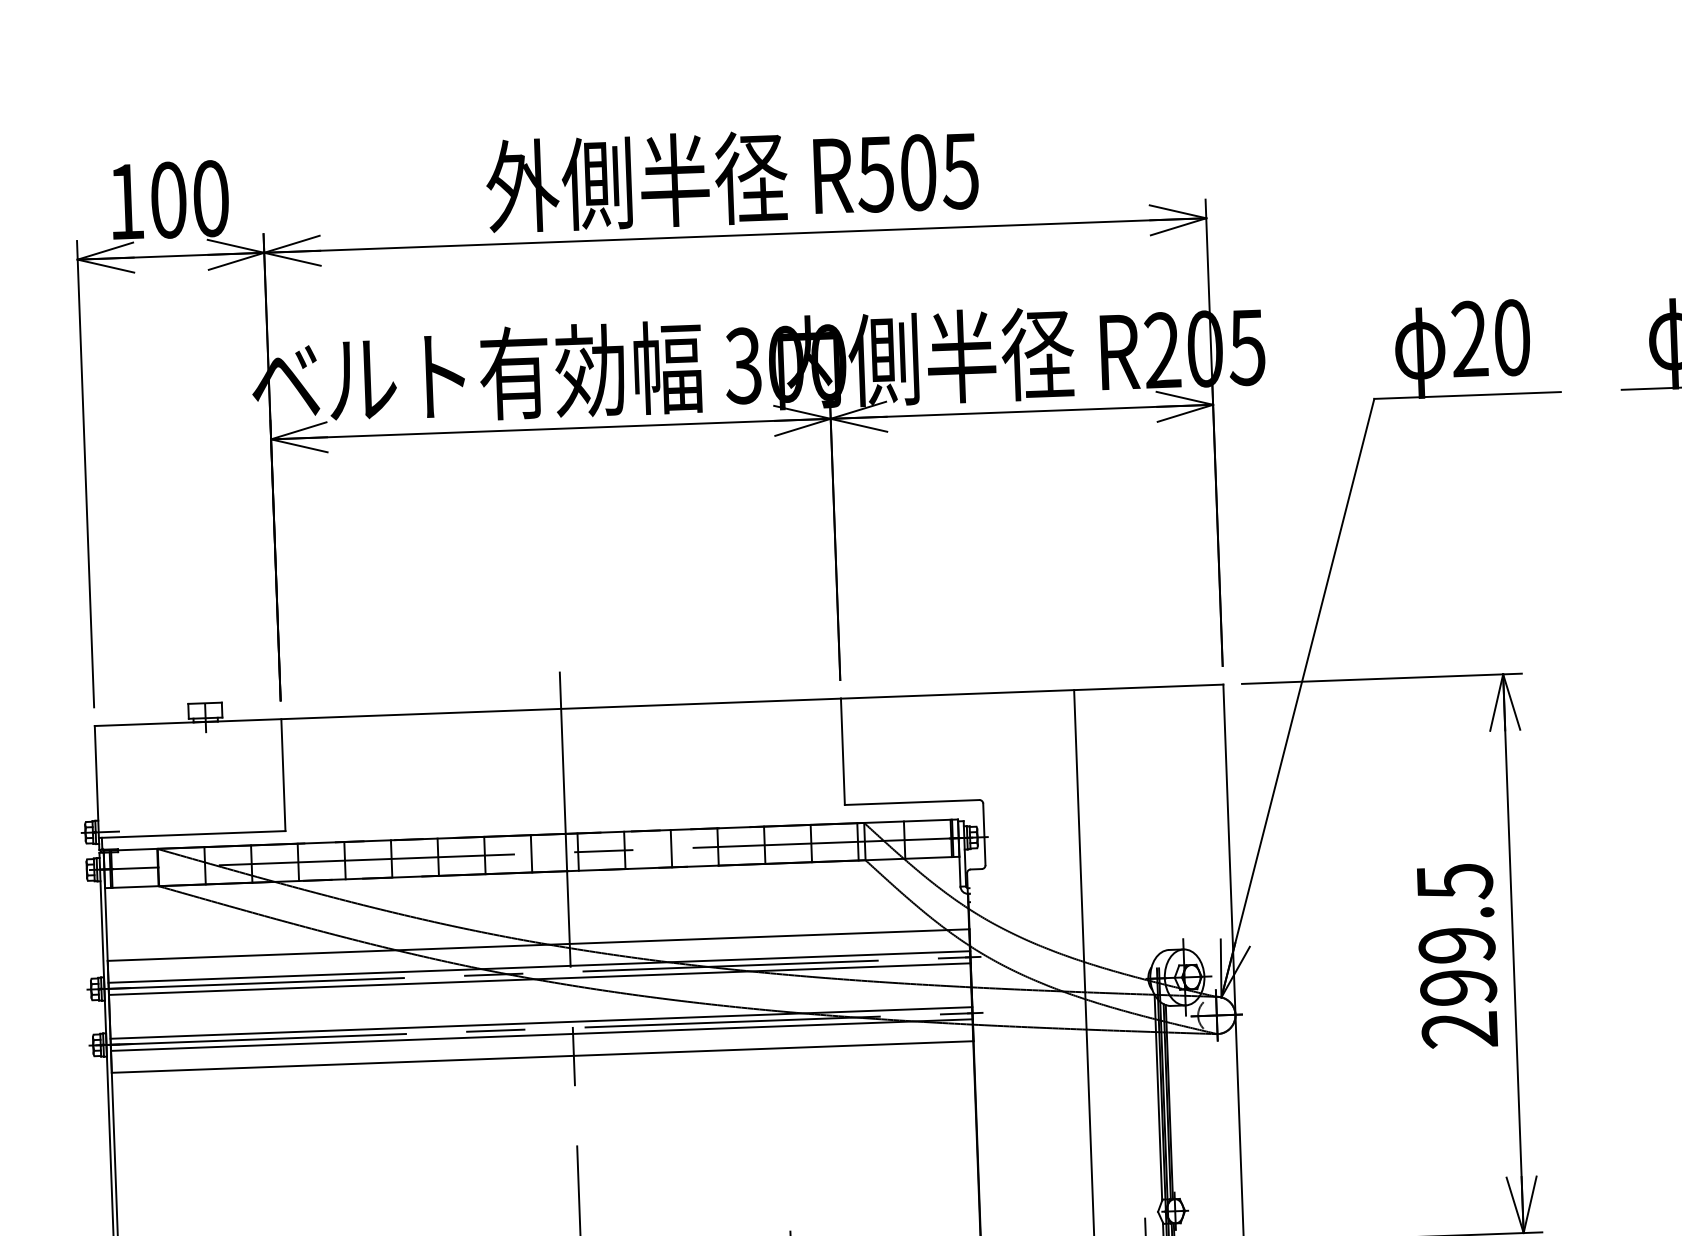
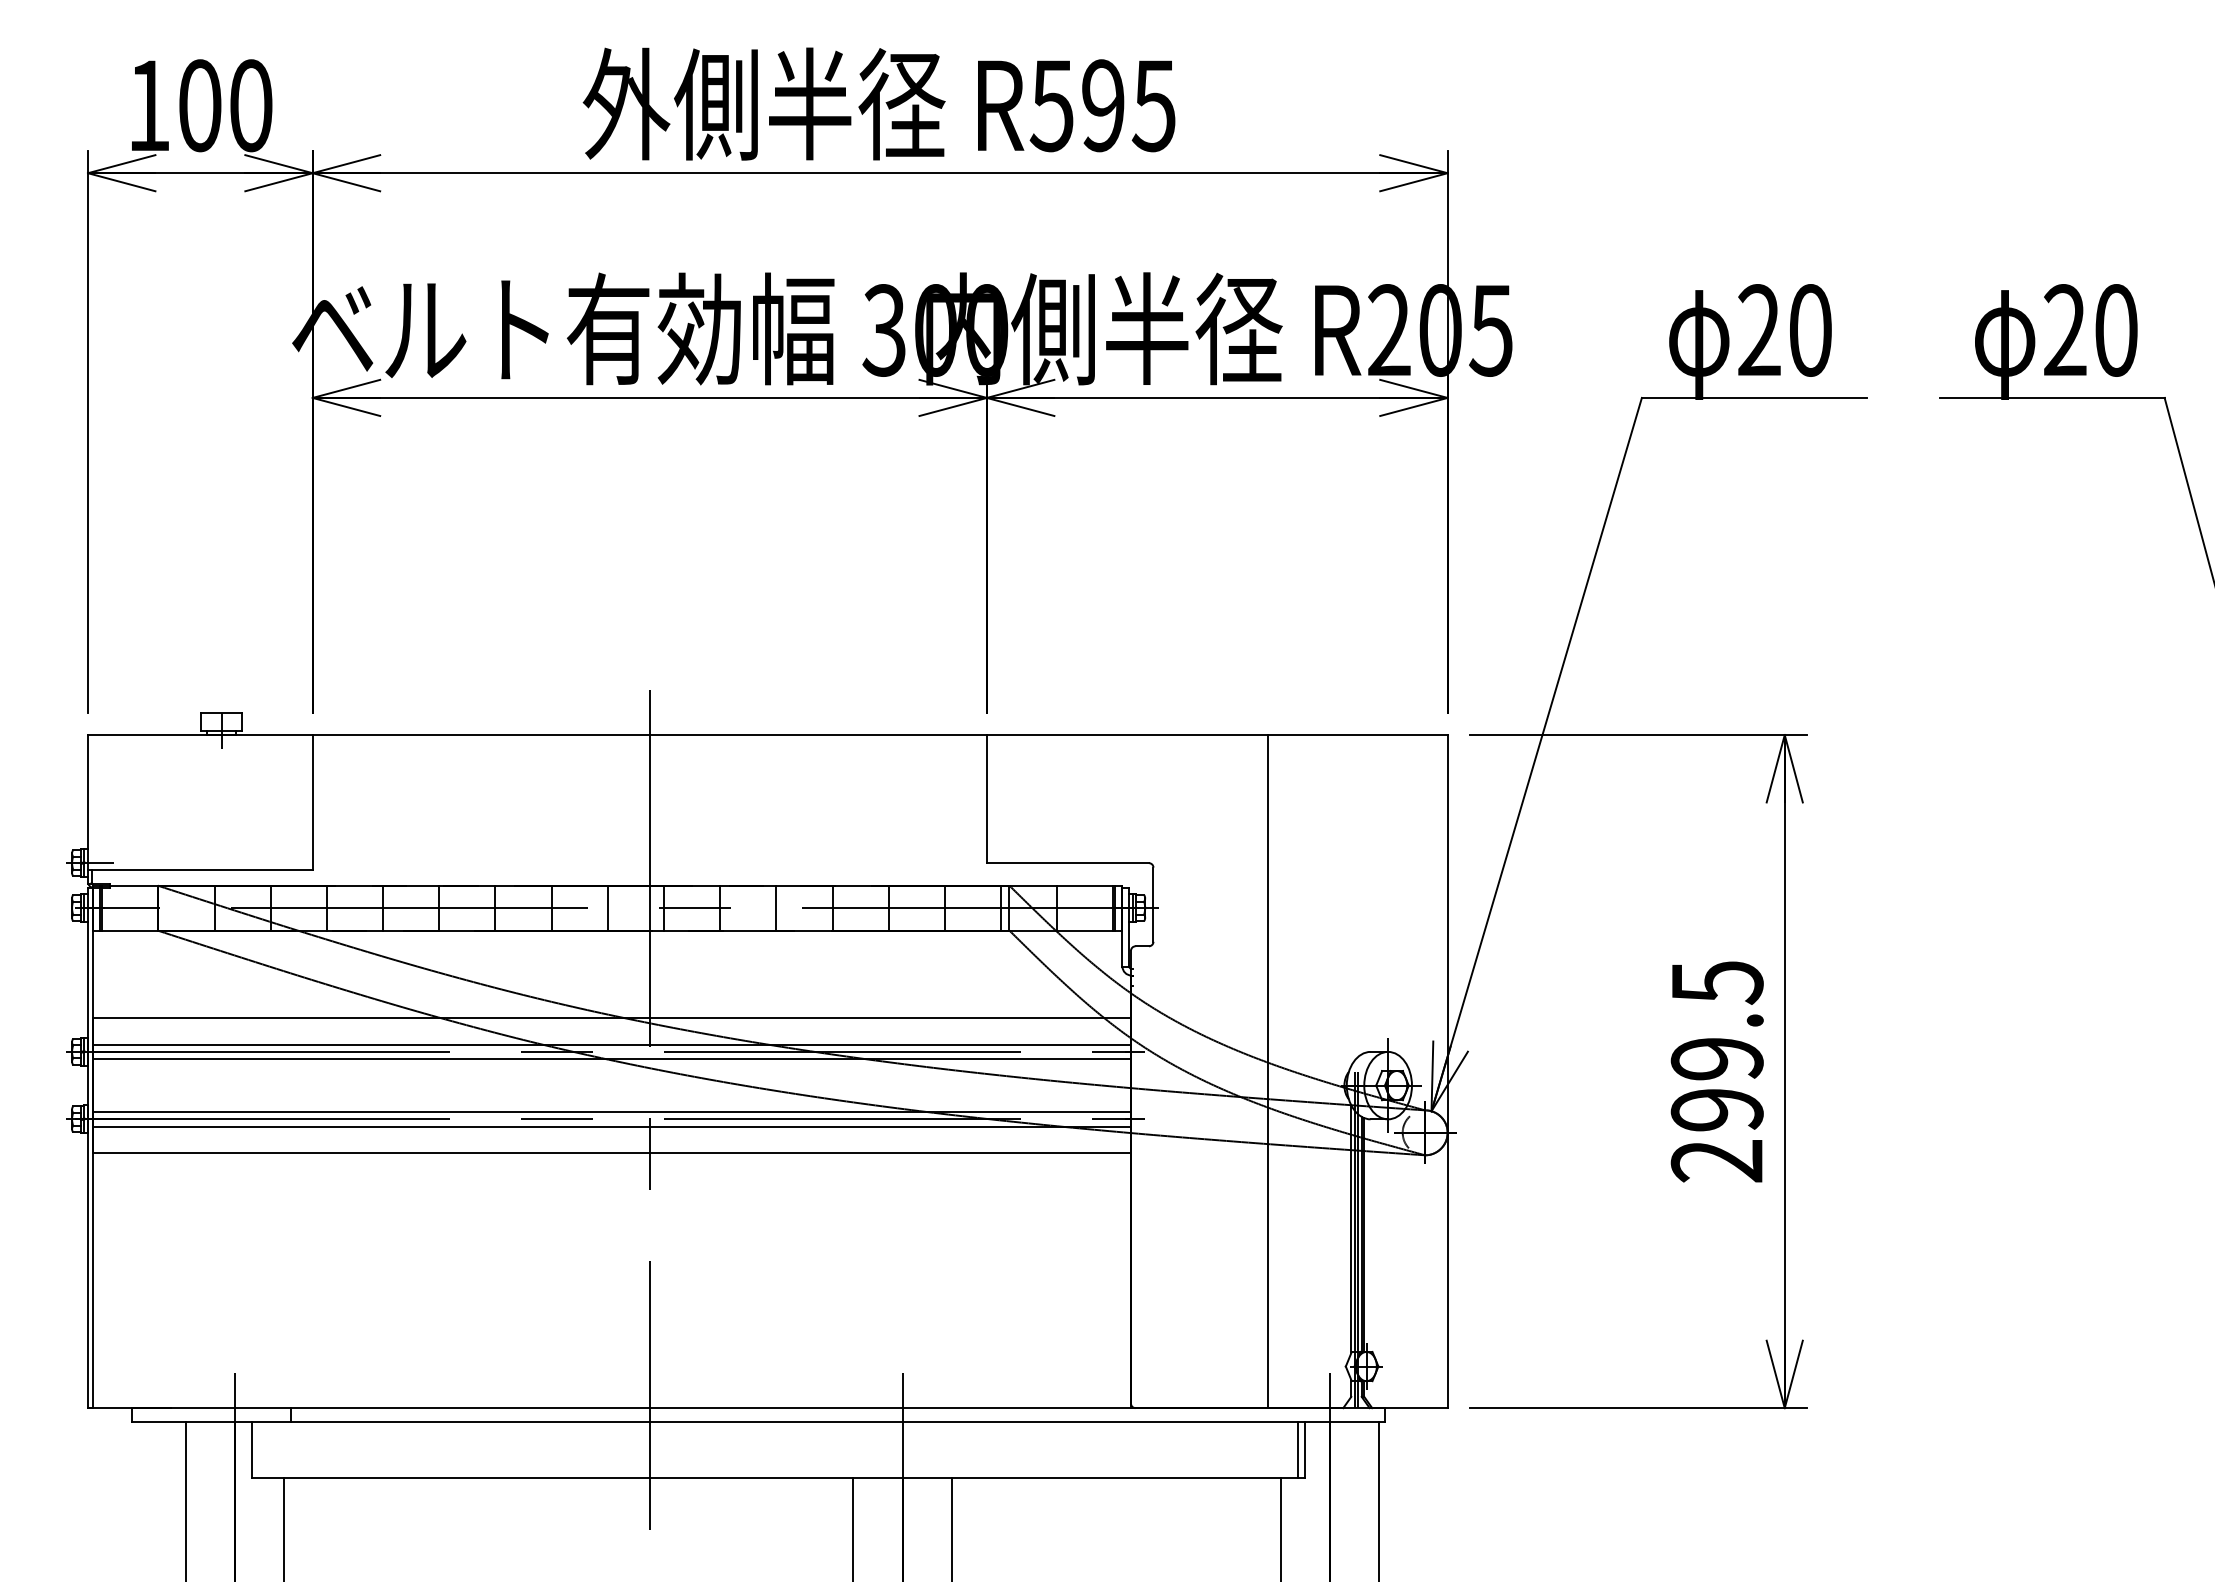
text: (918, 172) -> (1103, 105), R505 -> R595

